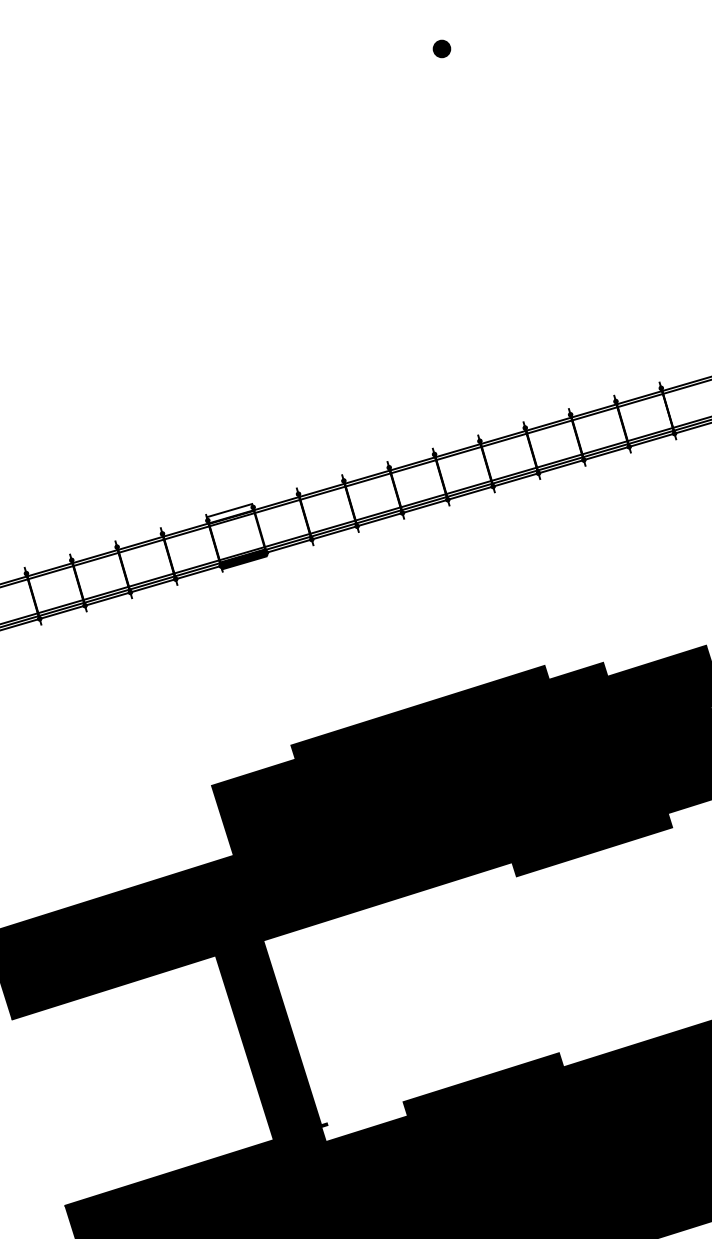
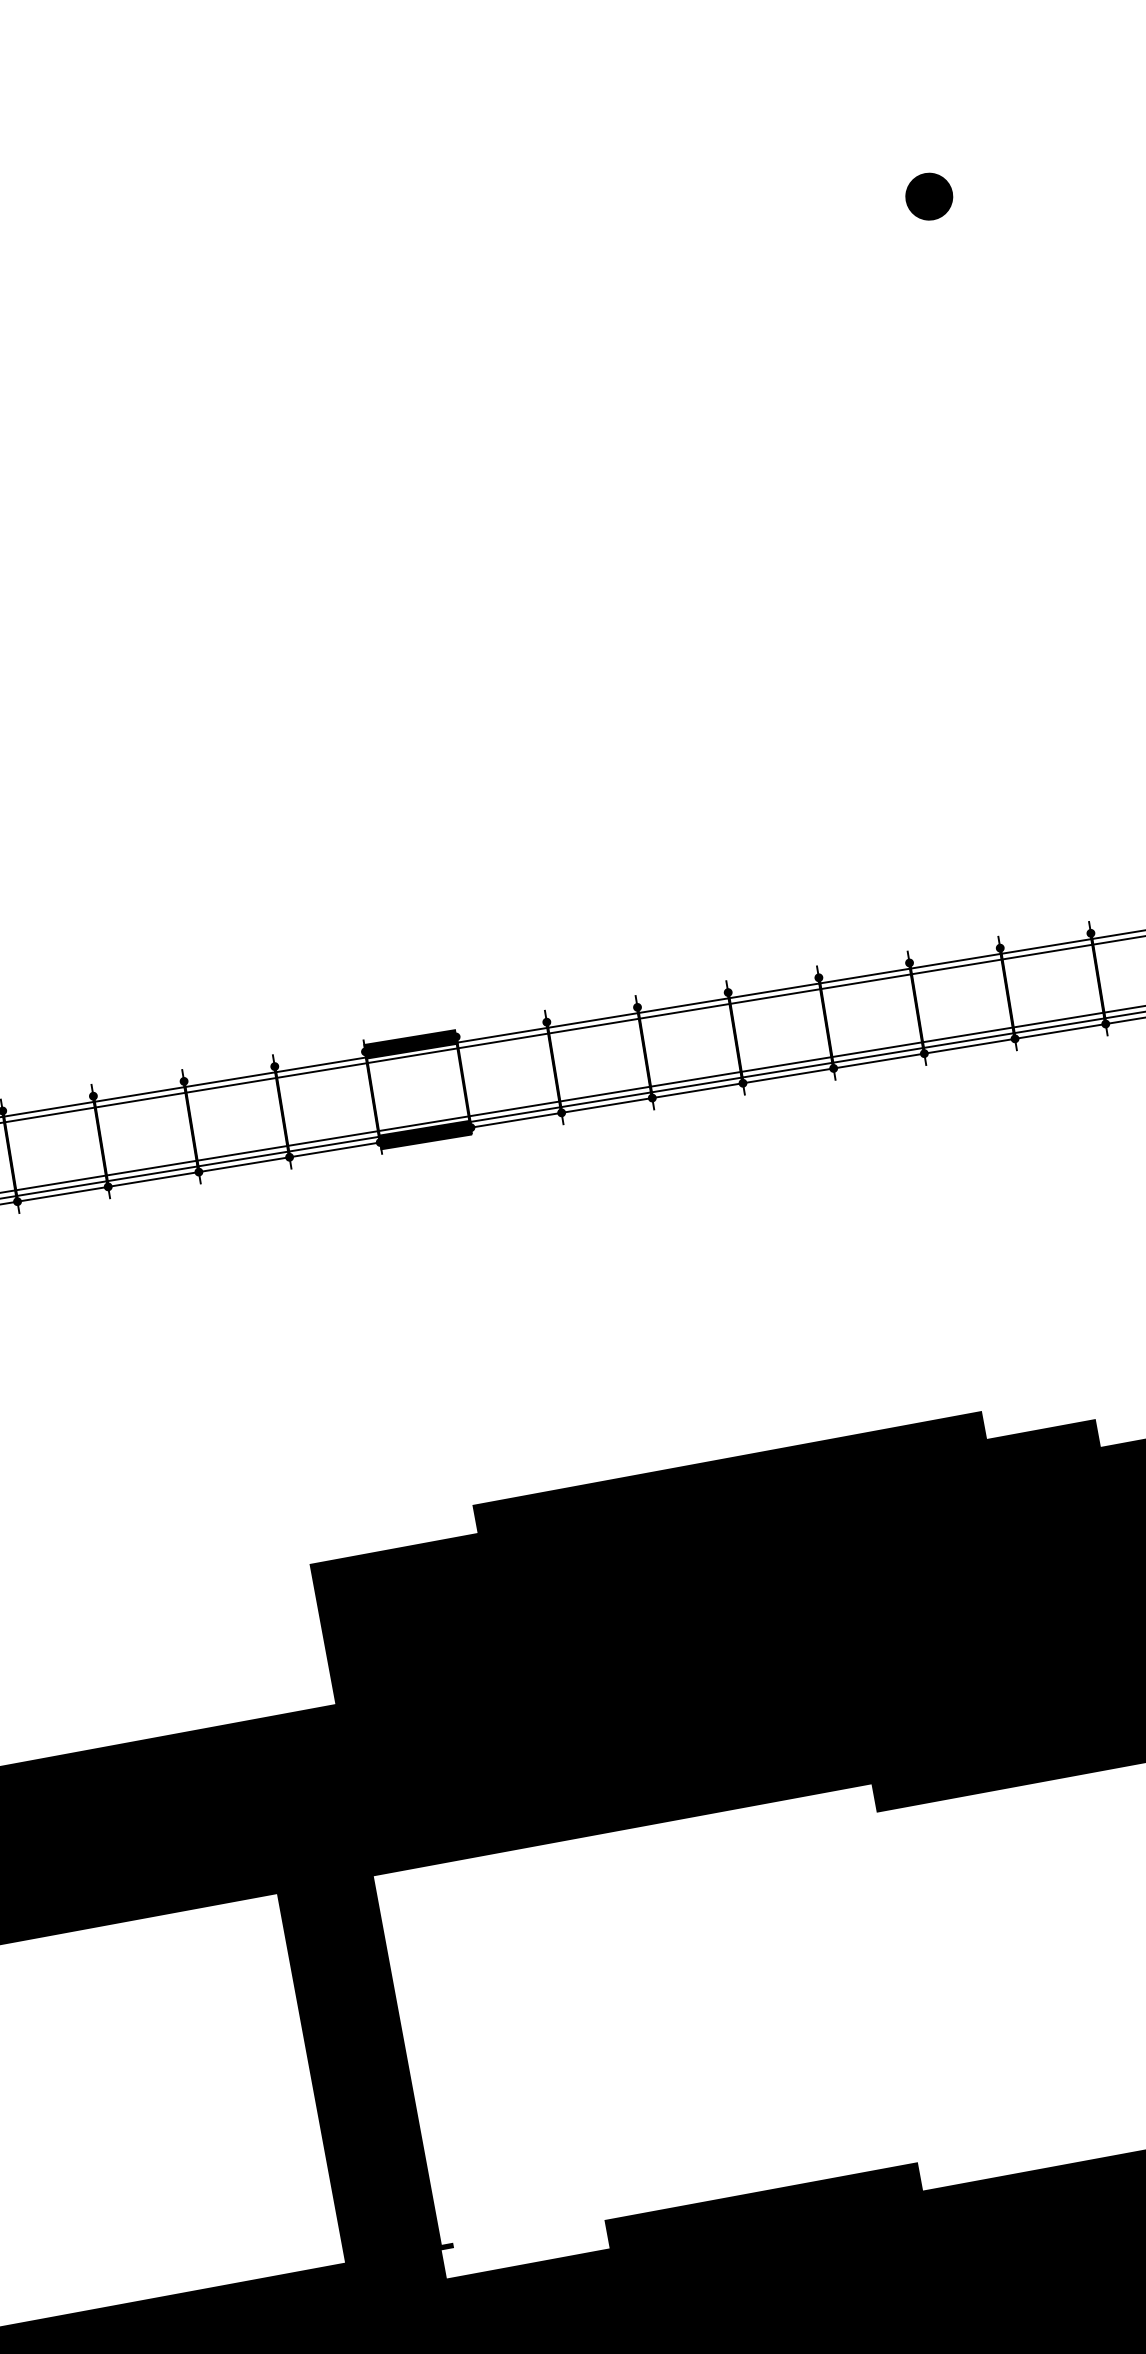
part: (441, 48) -> (928, 195), size x1.43
fill: (230, 514) -> (410, 1045), added

